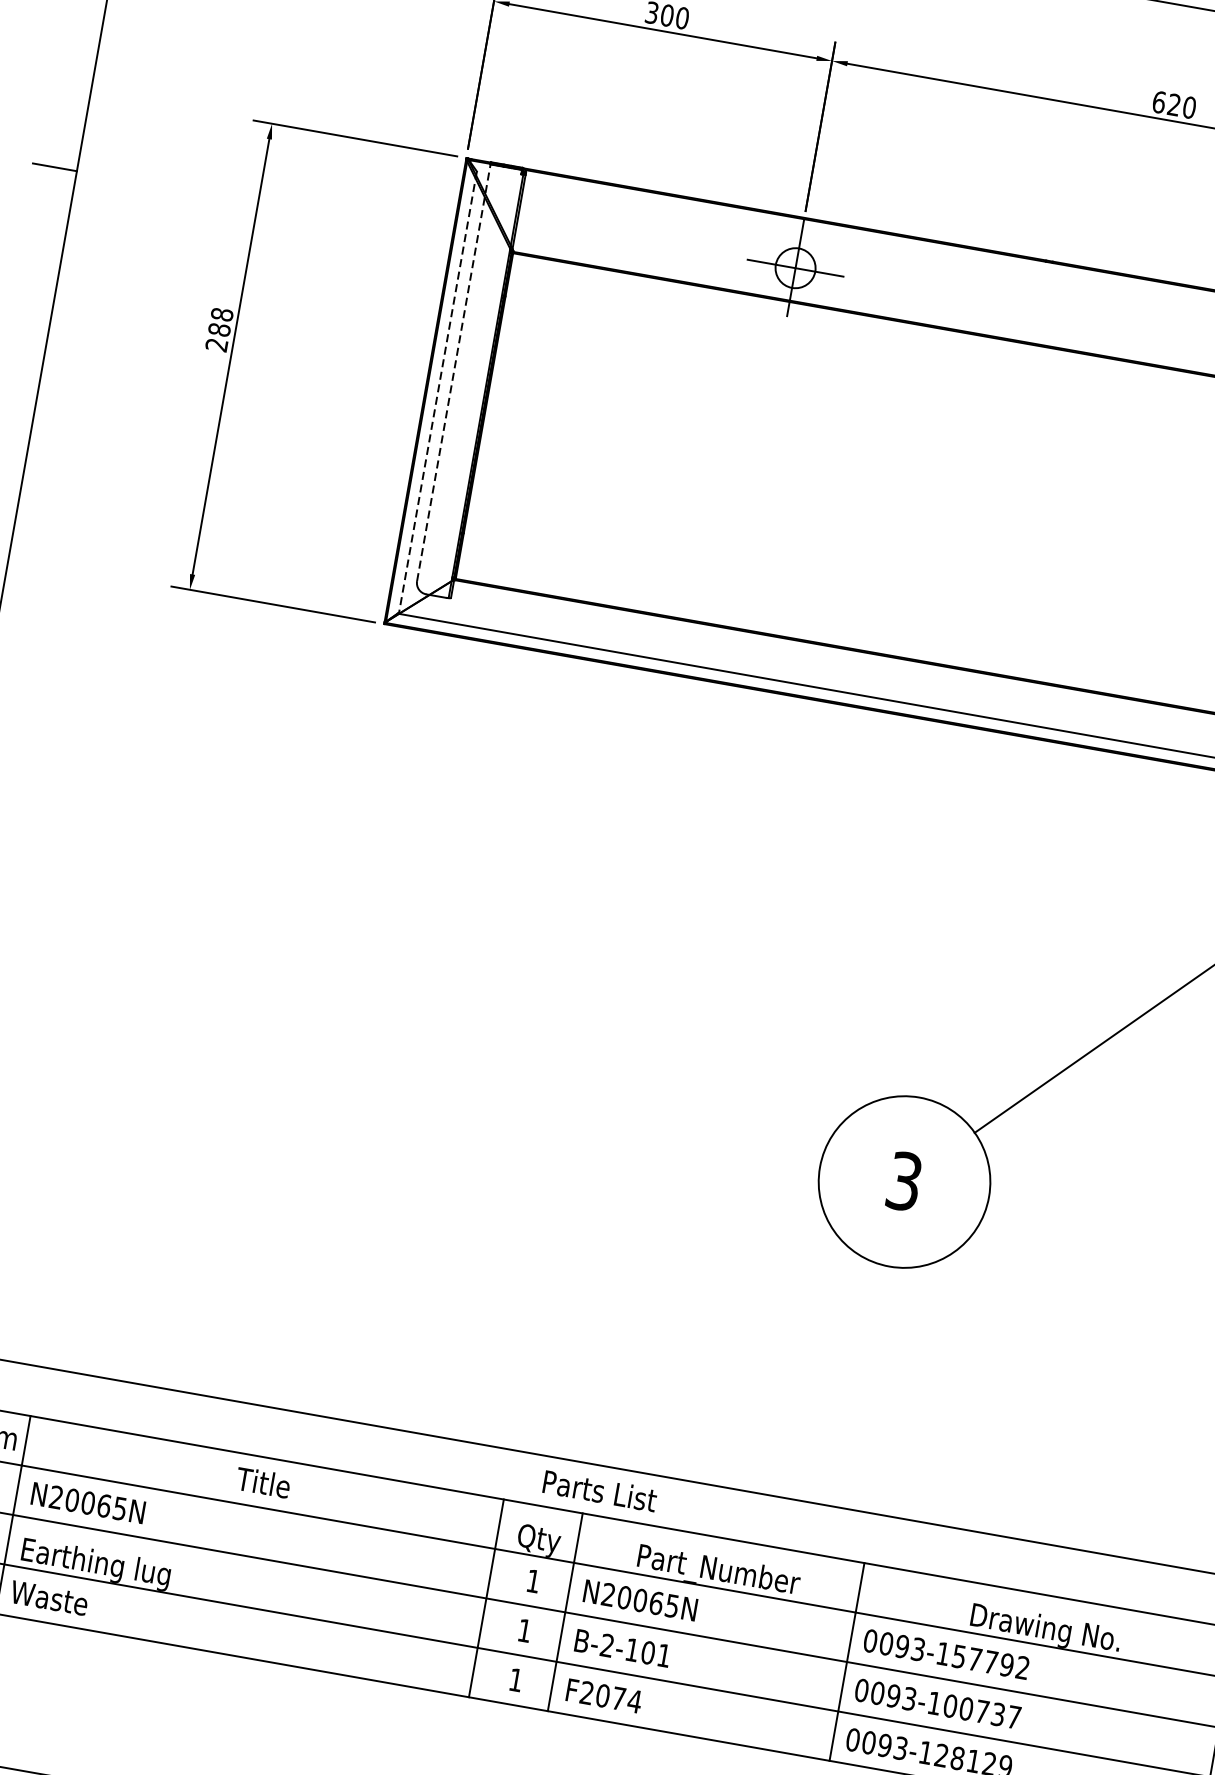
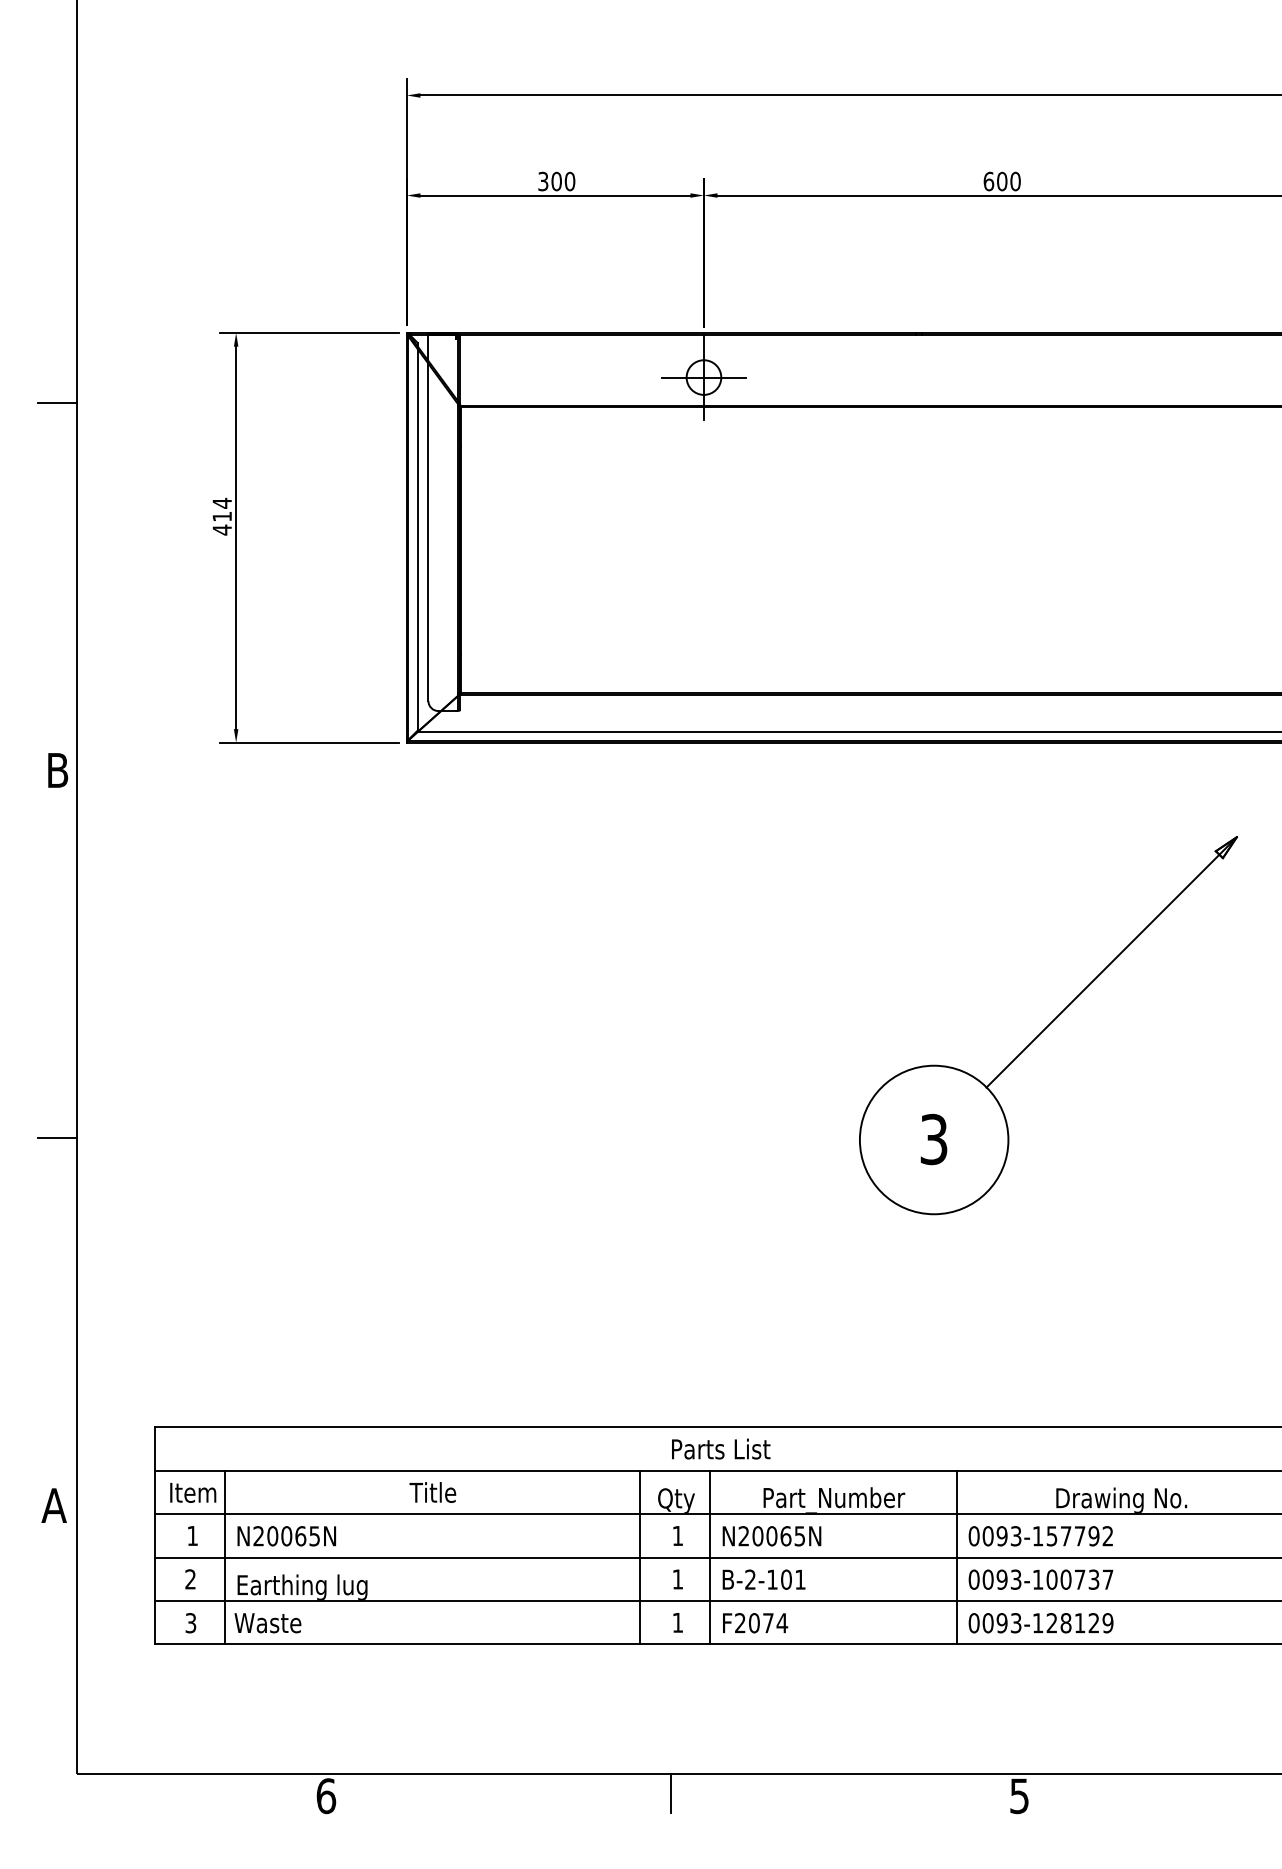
text: (1174, 104) -> (1002, 181), 620 -> 600
text: (219, 329) -> (222, 516), 288 -> 414
line: (454, 372) -> (428, 517), dashed -> solid
line: (437, 391) -> (417, 536), dashed -> solid

